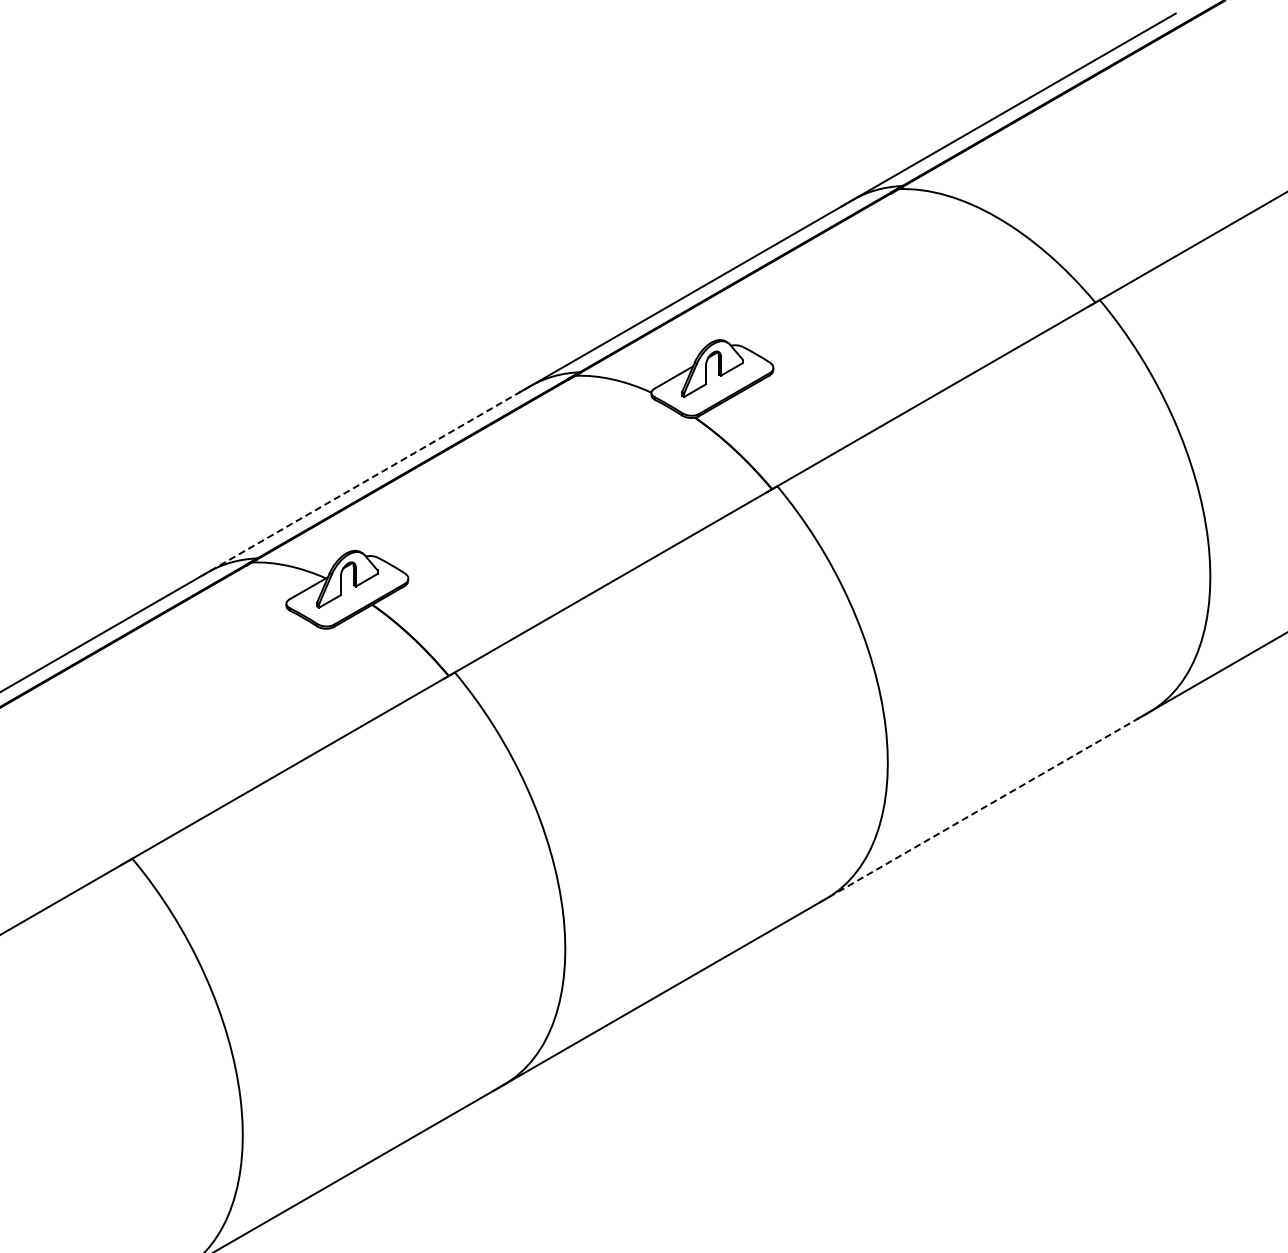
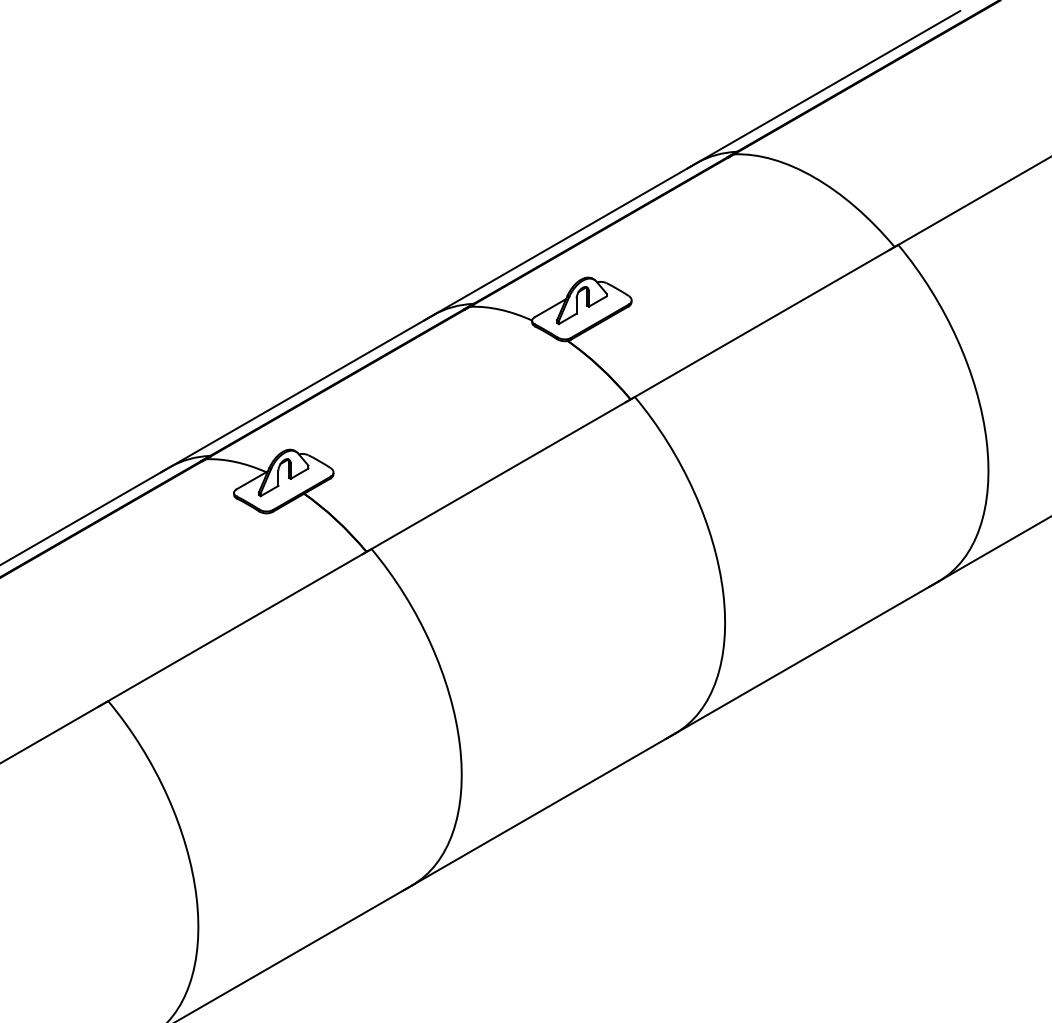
line: (363, 482) -> (296, 393), dashed -> solid
line: (982, 808) -> (802, 660), dashed -> solid

